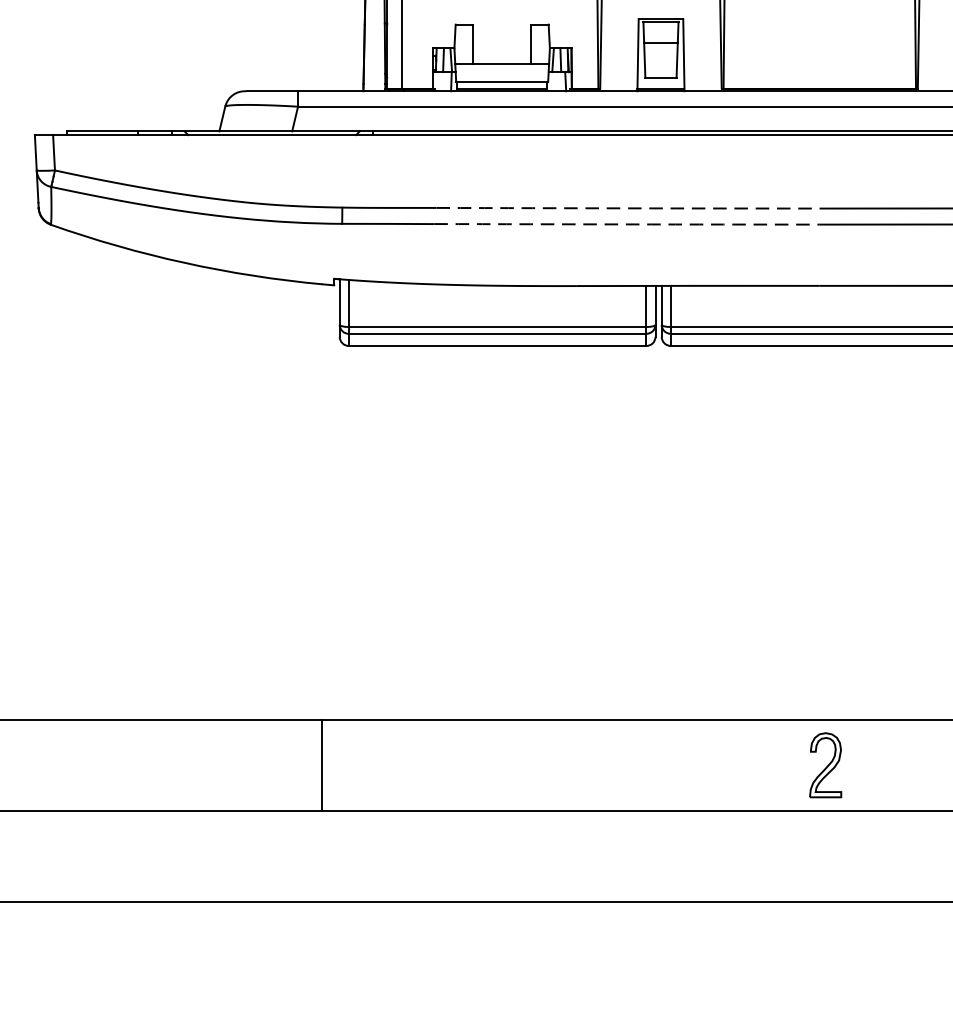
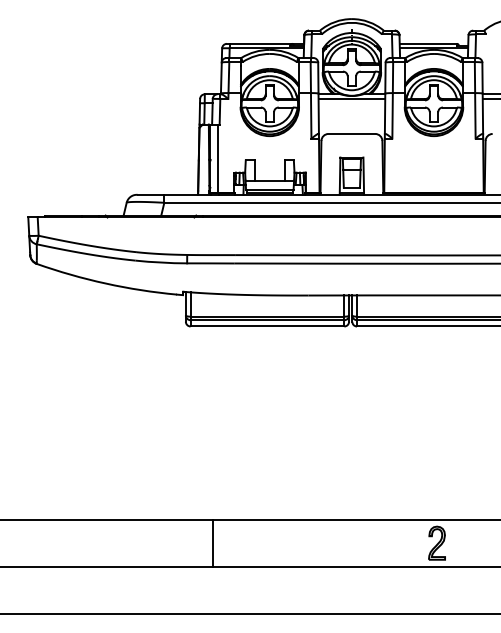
arc: (627, 208) -> (334, 255), dashed -> solid
arc: (627, 224) -> (334, 263), dashed -> solid
line: (321, 763) -> (212, 542), moved

